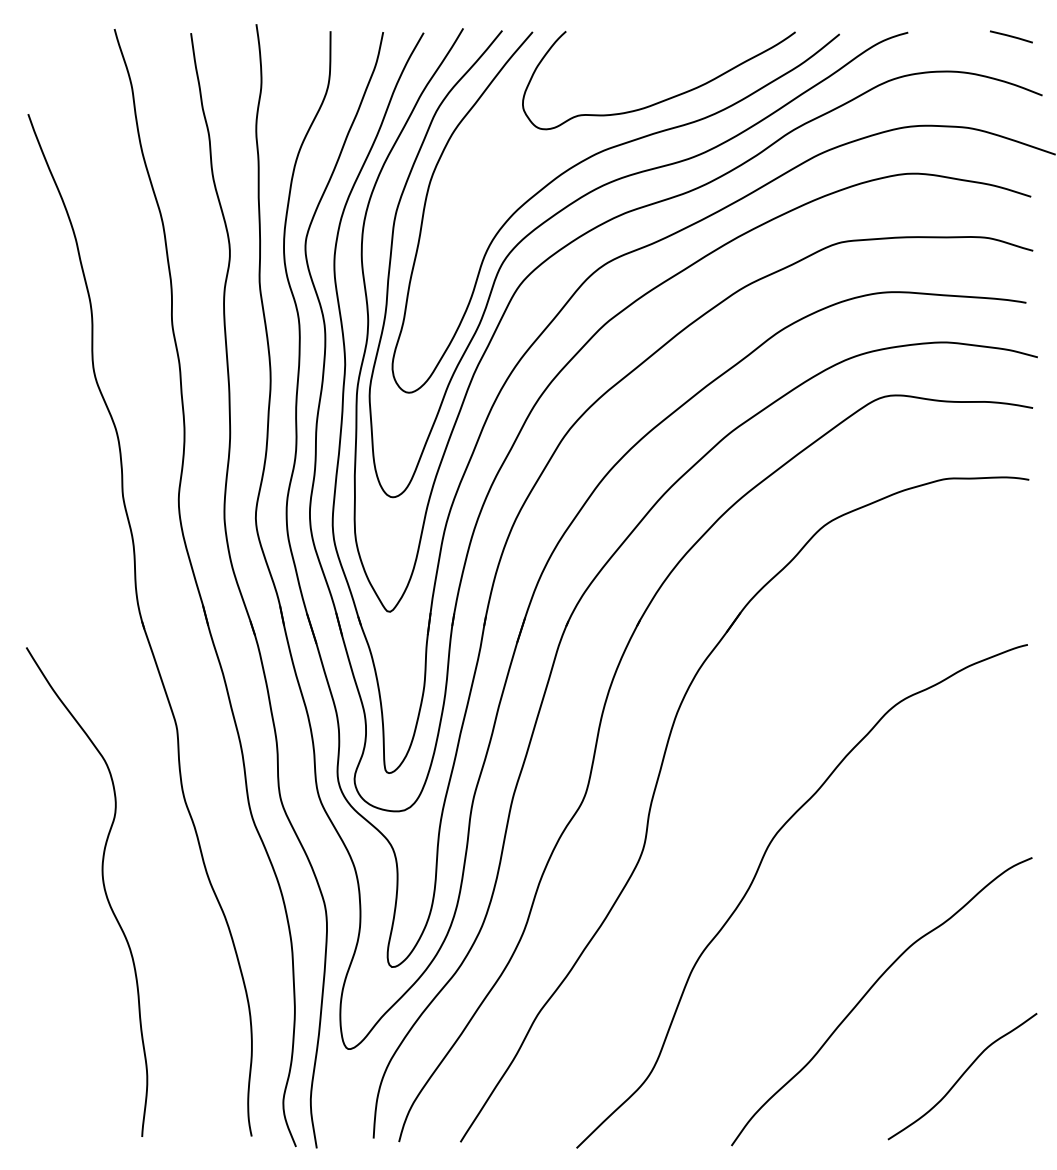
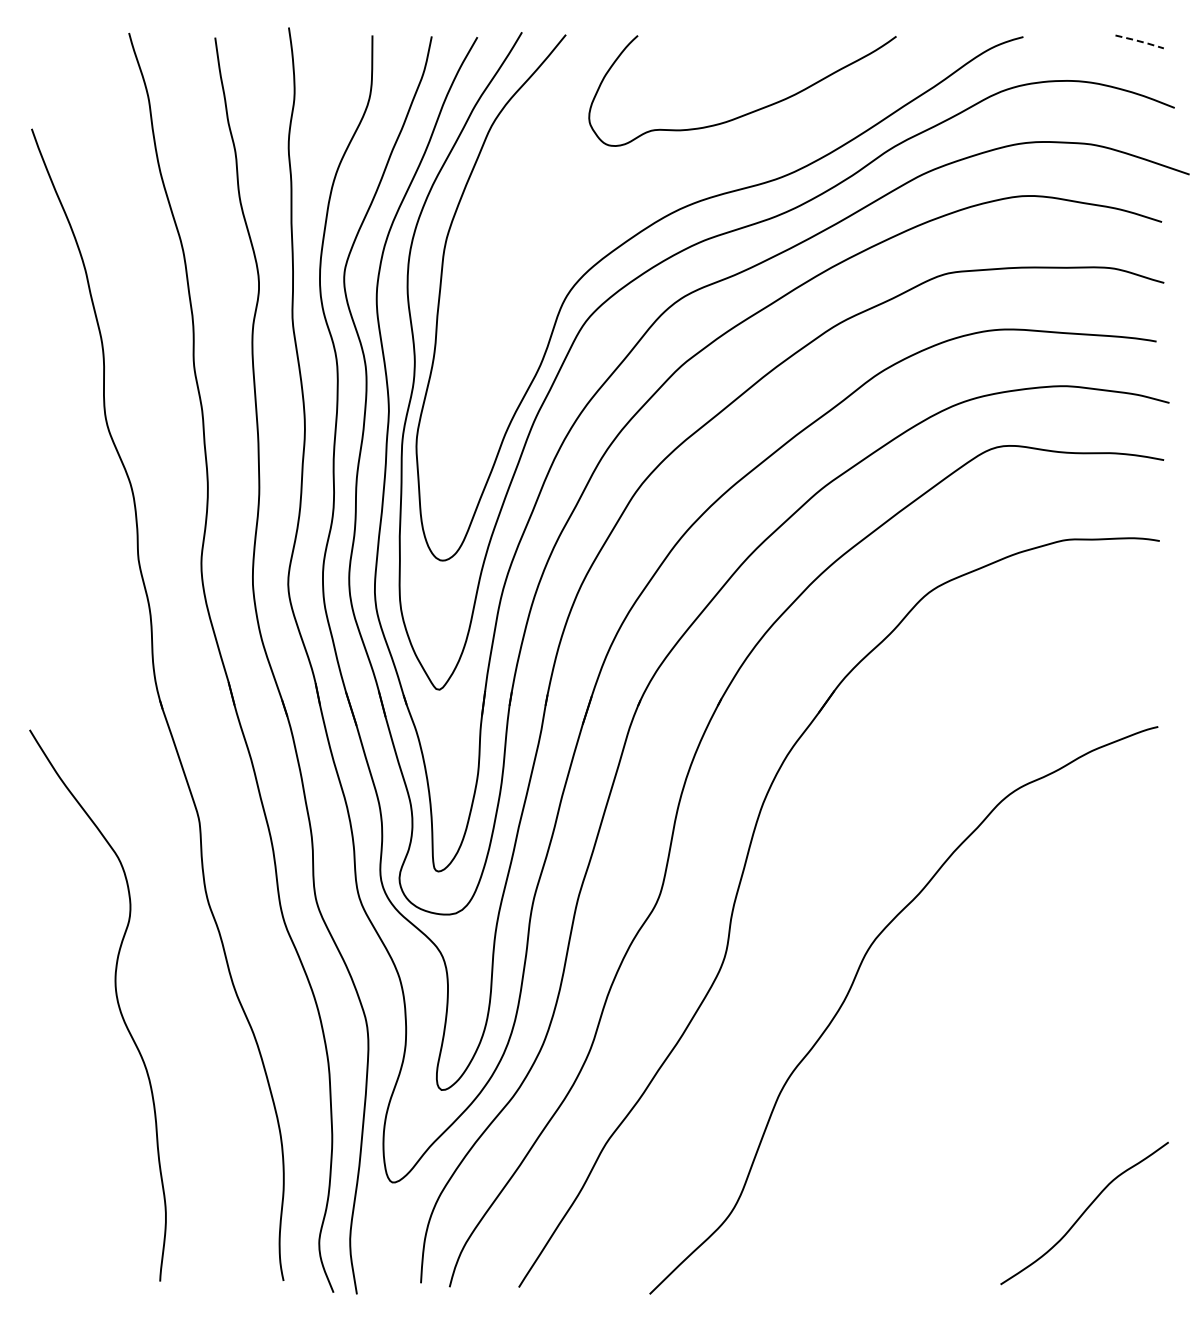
line: (1012, 36) -> (1140, 41), solid -> dashed
curve: (588, 159) -> (663, 179), removed
curve: (871, 989) -> (981, 1115), removed

